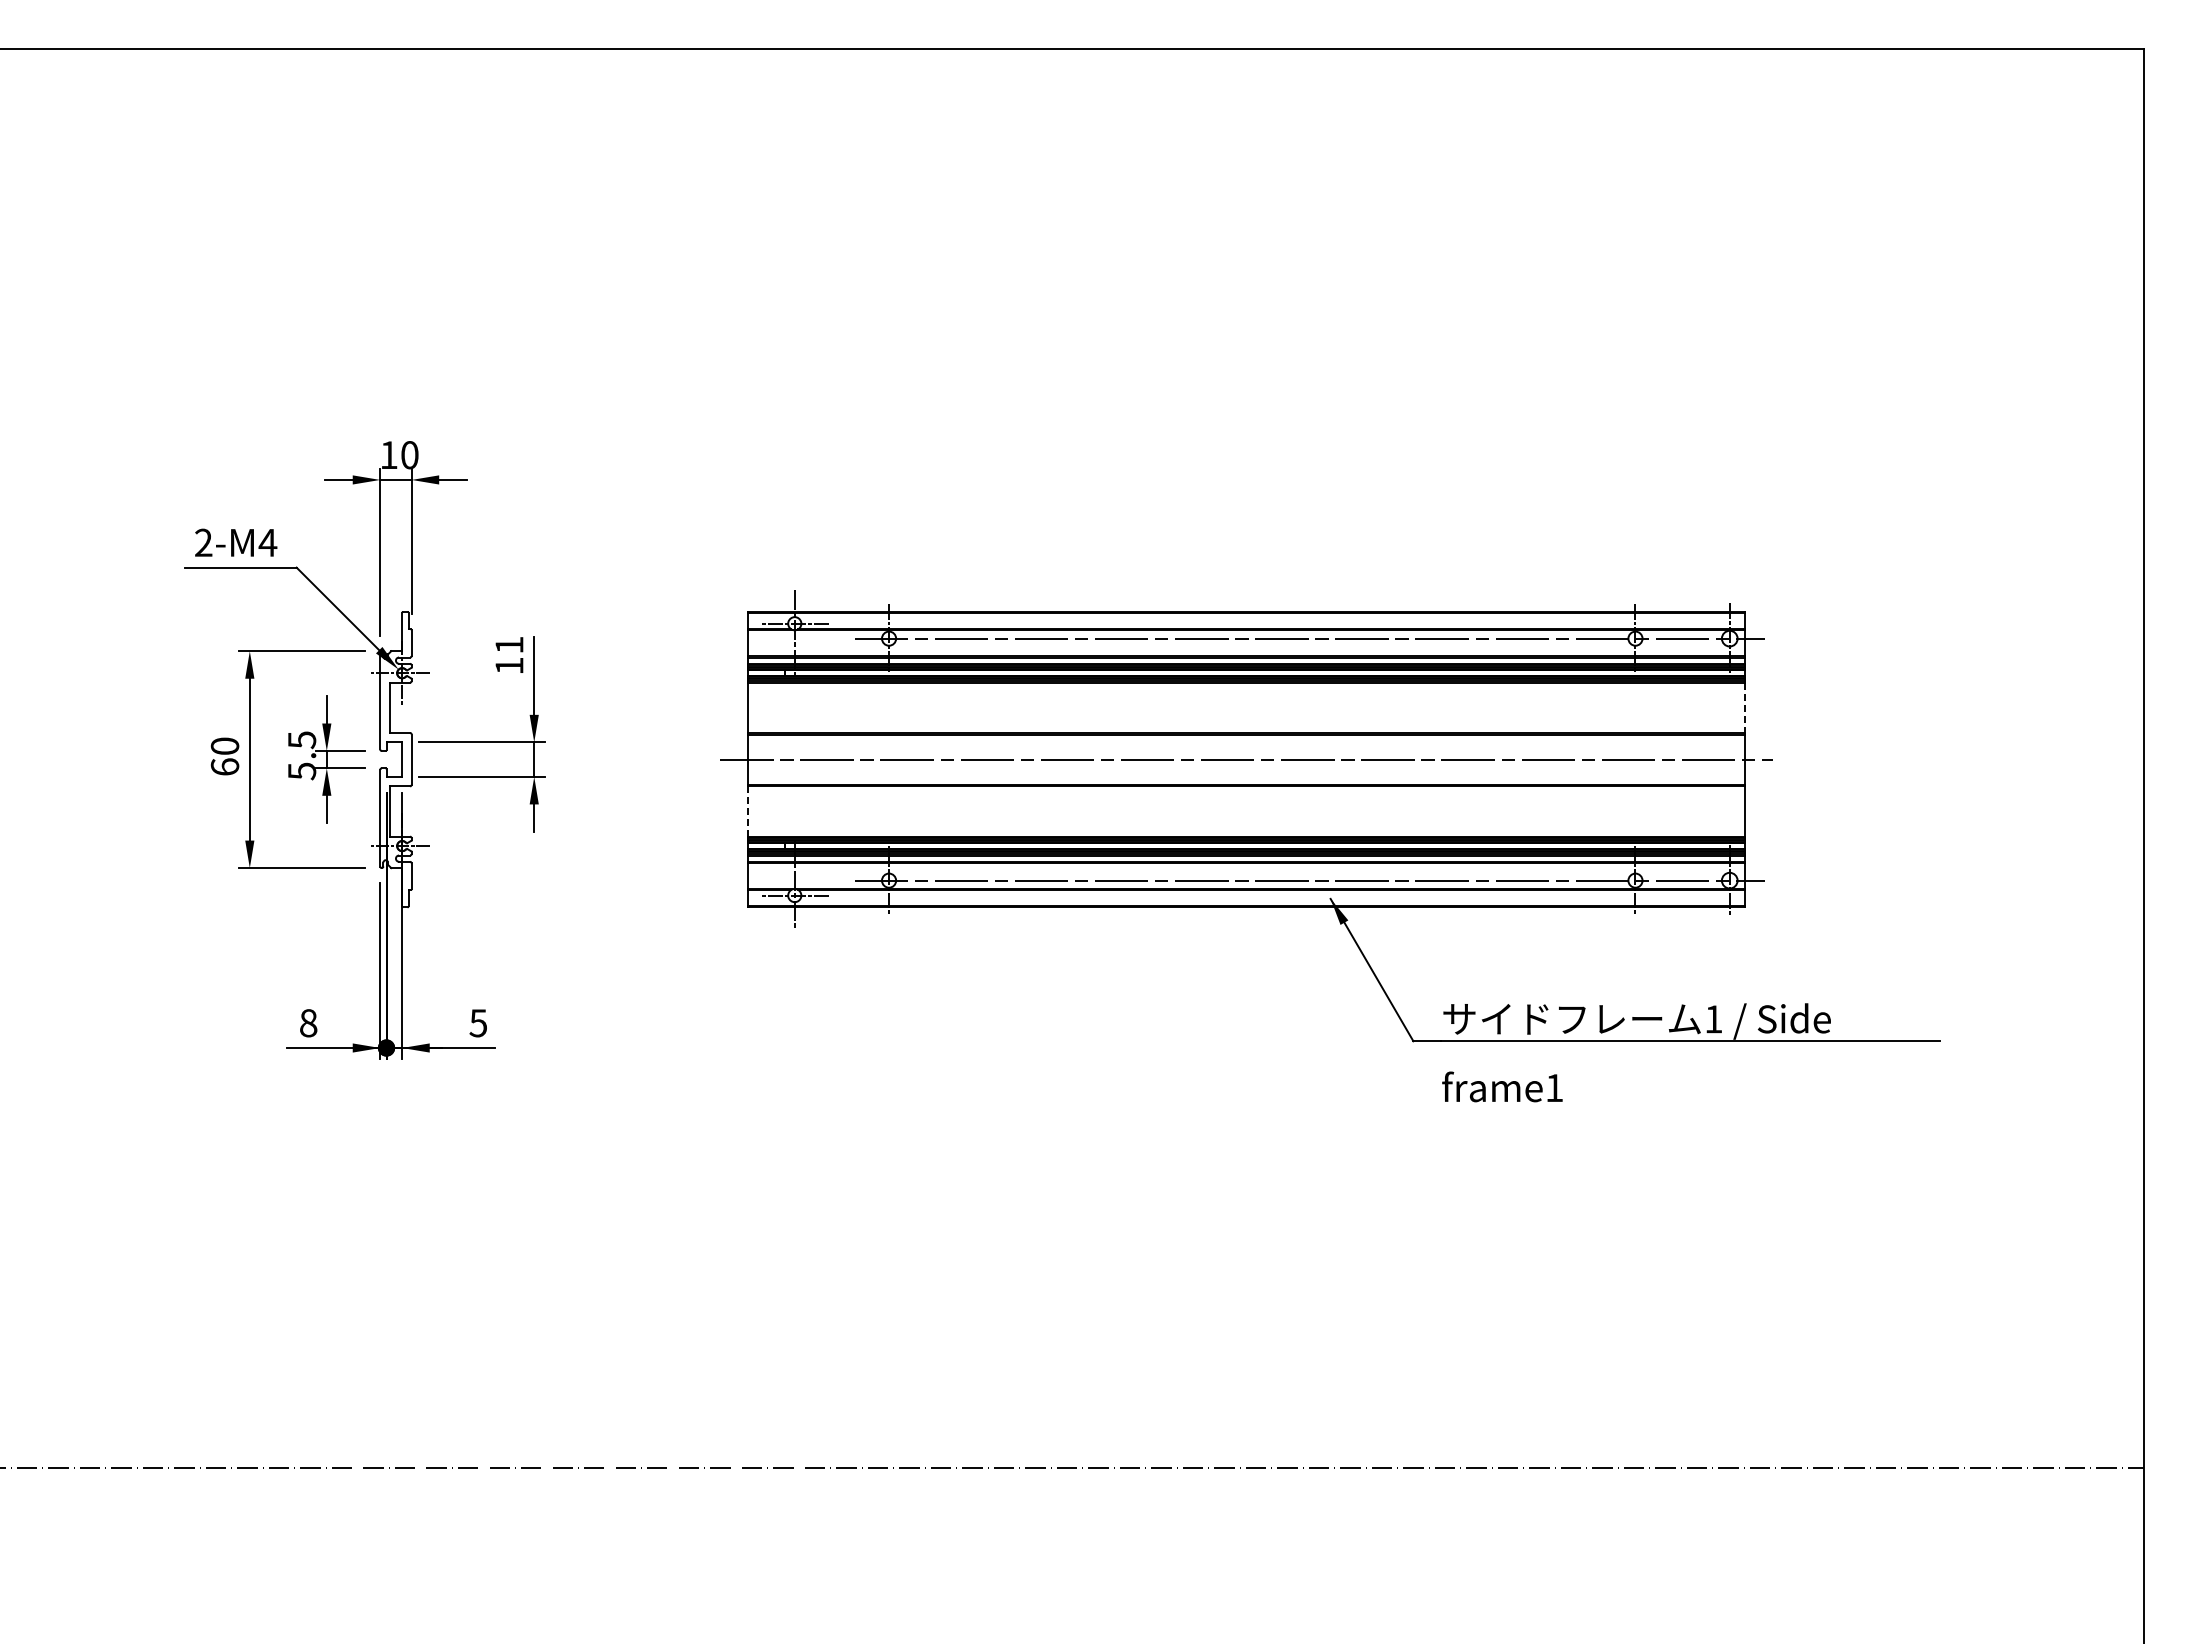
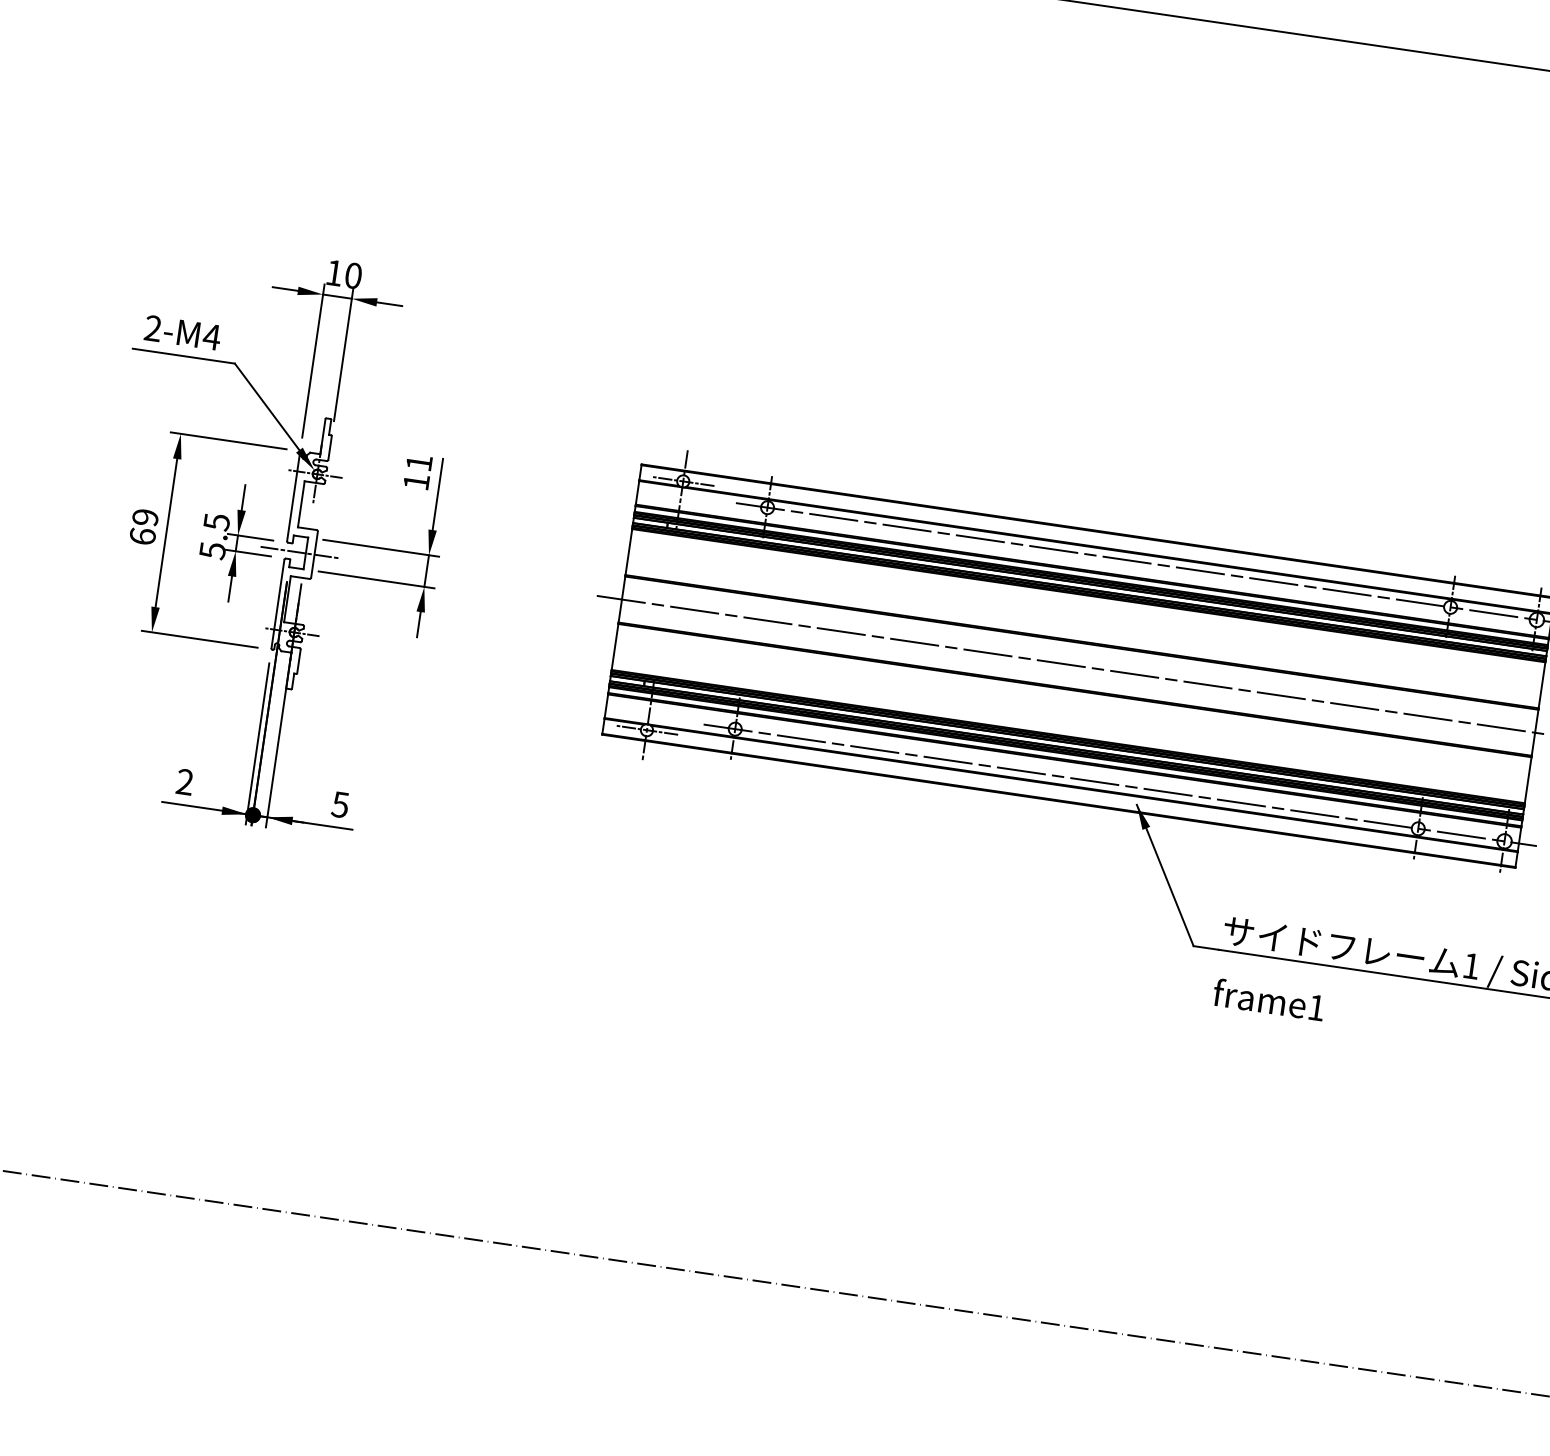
line: (1745, 708) -> (1541, 685), dashed -> solid
text: (224, 745) -> (145, 516), 60 -> 69
line: (395, 759) -> (299, 552), added
line: (747, 812) -> (614, 647), dashed -> solid
text: (308, 1023) -> (184, 782), 8 -> 2

